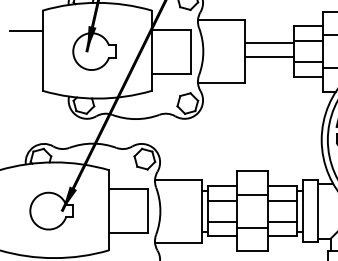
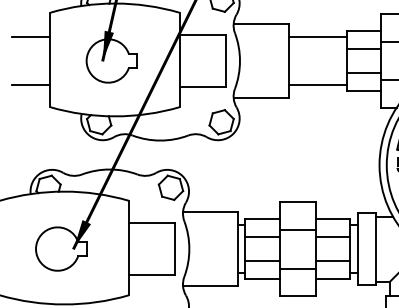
line: (268, 43) -> (316, 37), moved
line: (268, 57) -> (316, 85), moved
line: (26, 72) -> (31, 85), added

